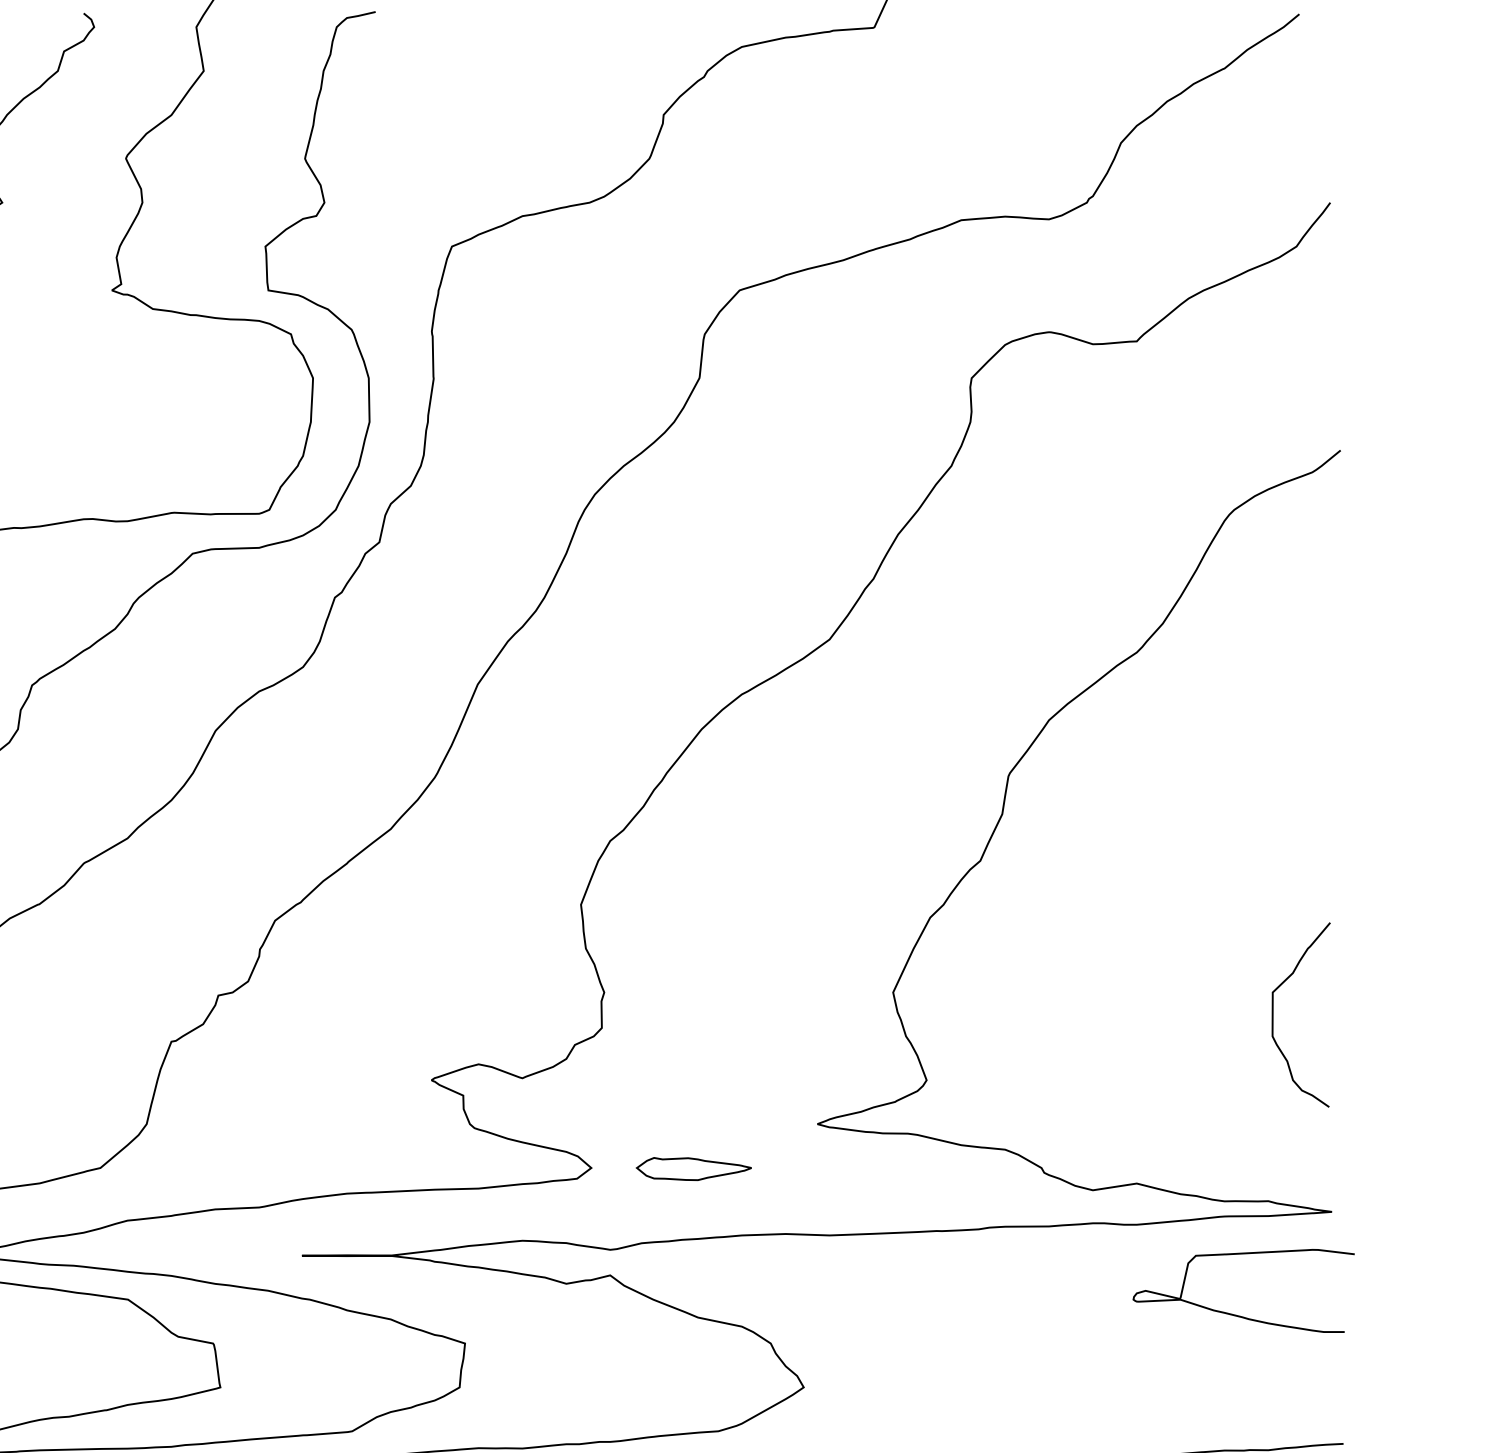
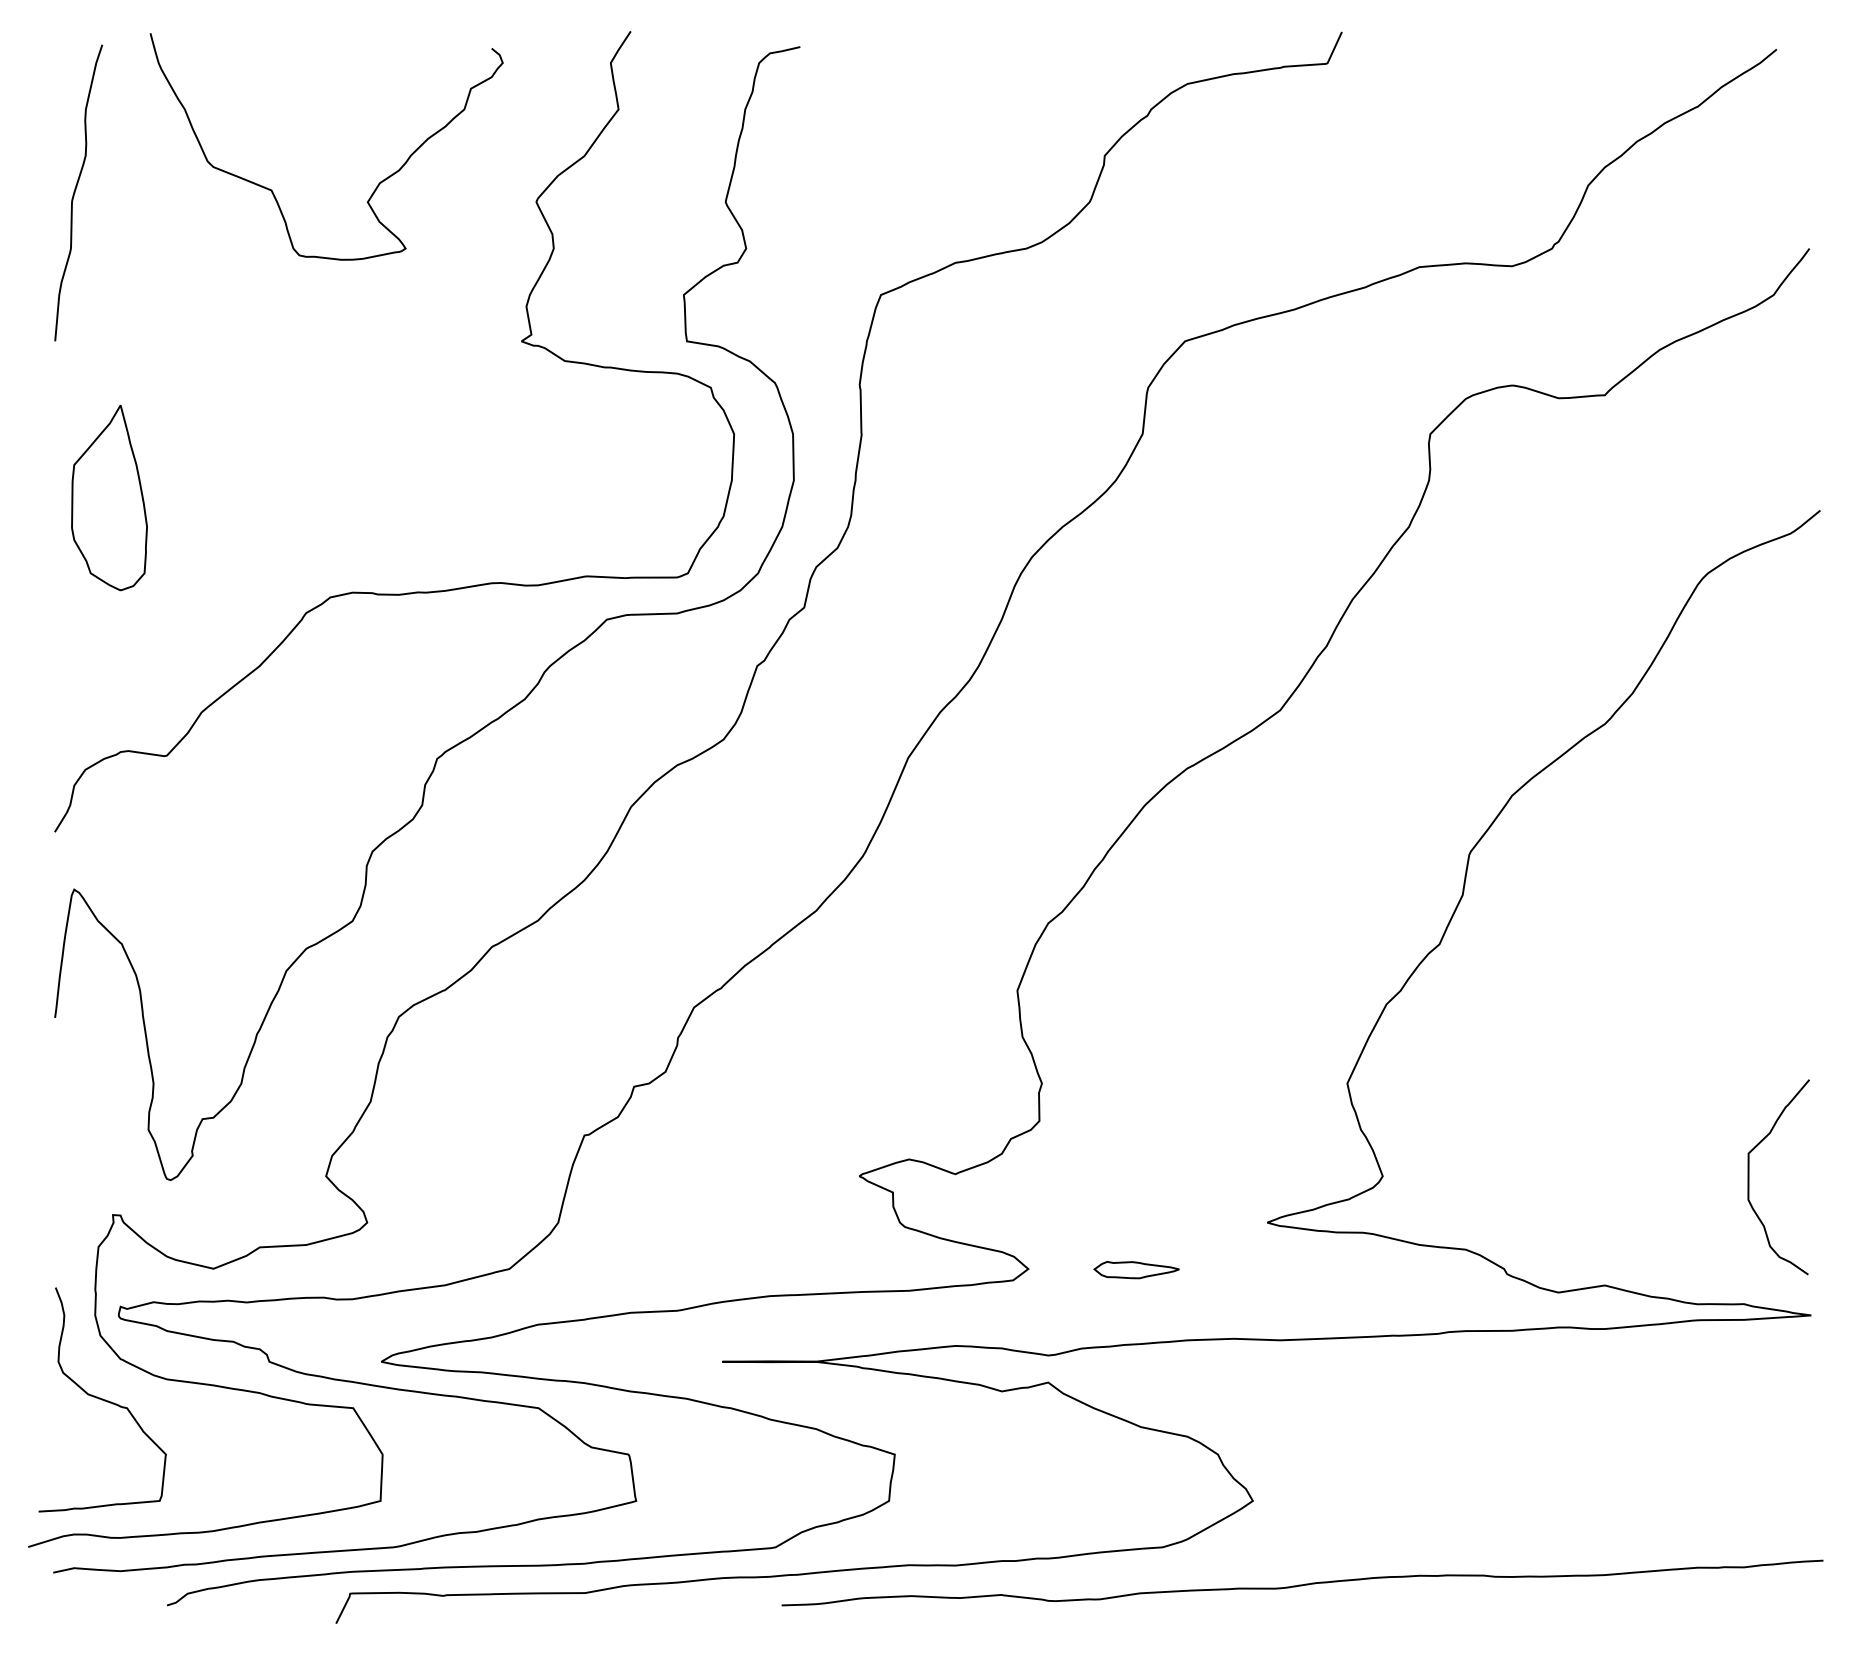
curve: (1273, 1015) -> (1749, 1177), moved
part: (693, 1168) -> (1136, 1269), size x0.7
curve: (1238, 1315) -> (1712, 1424), removed

